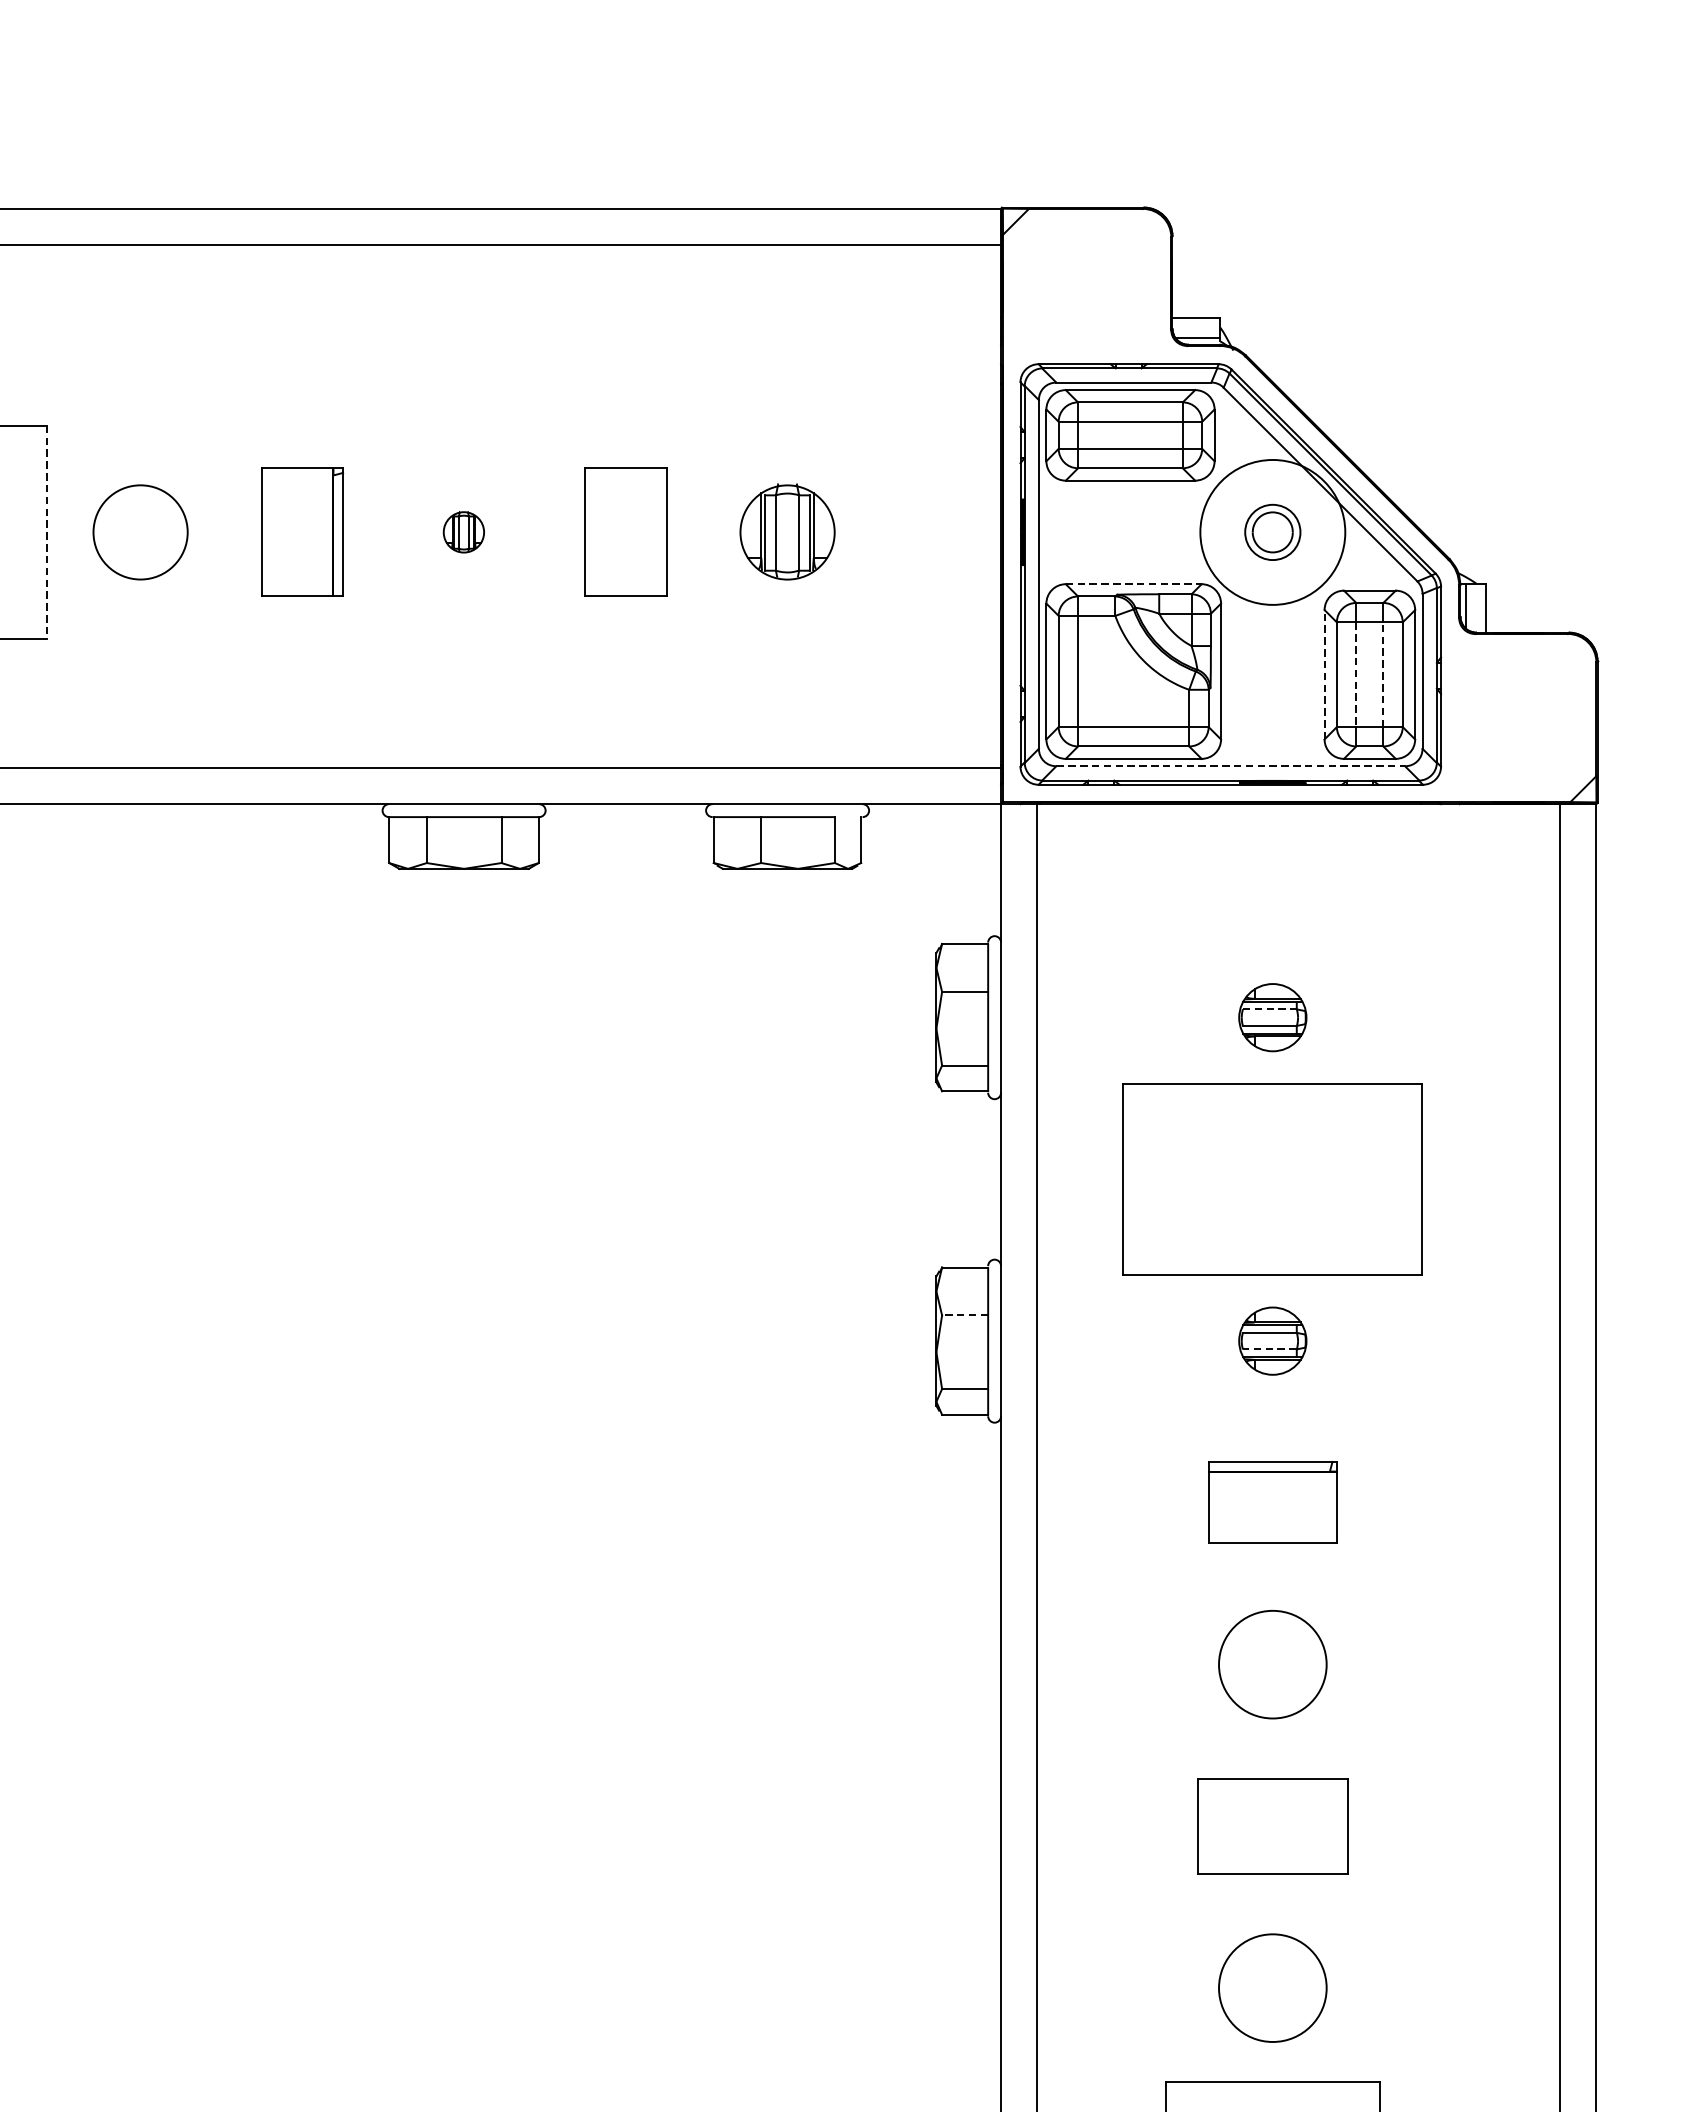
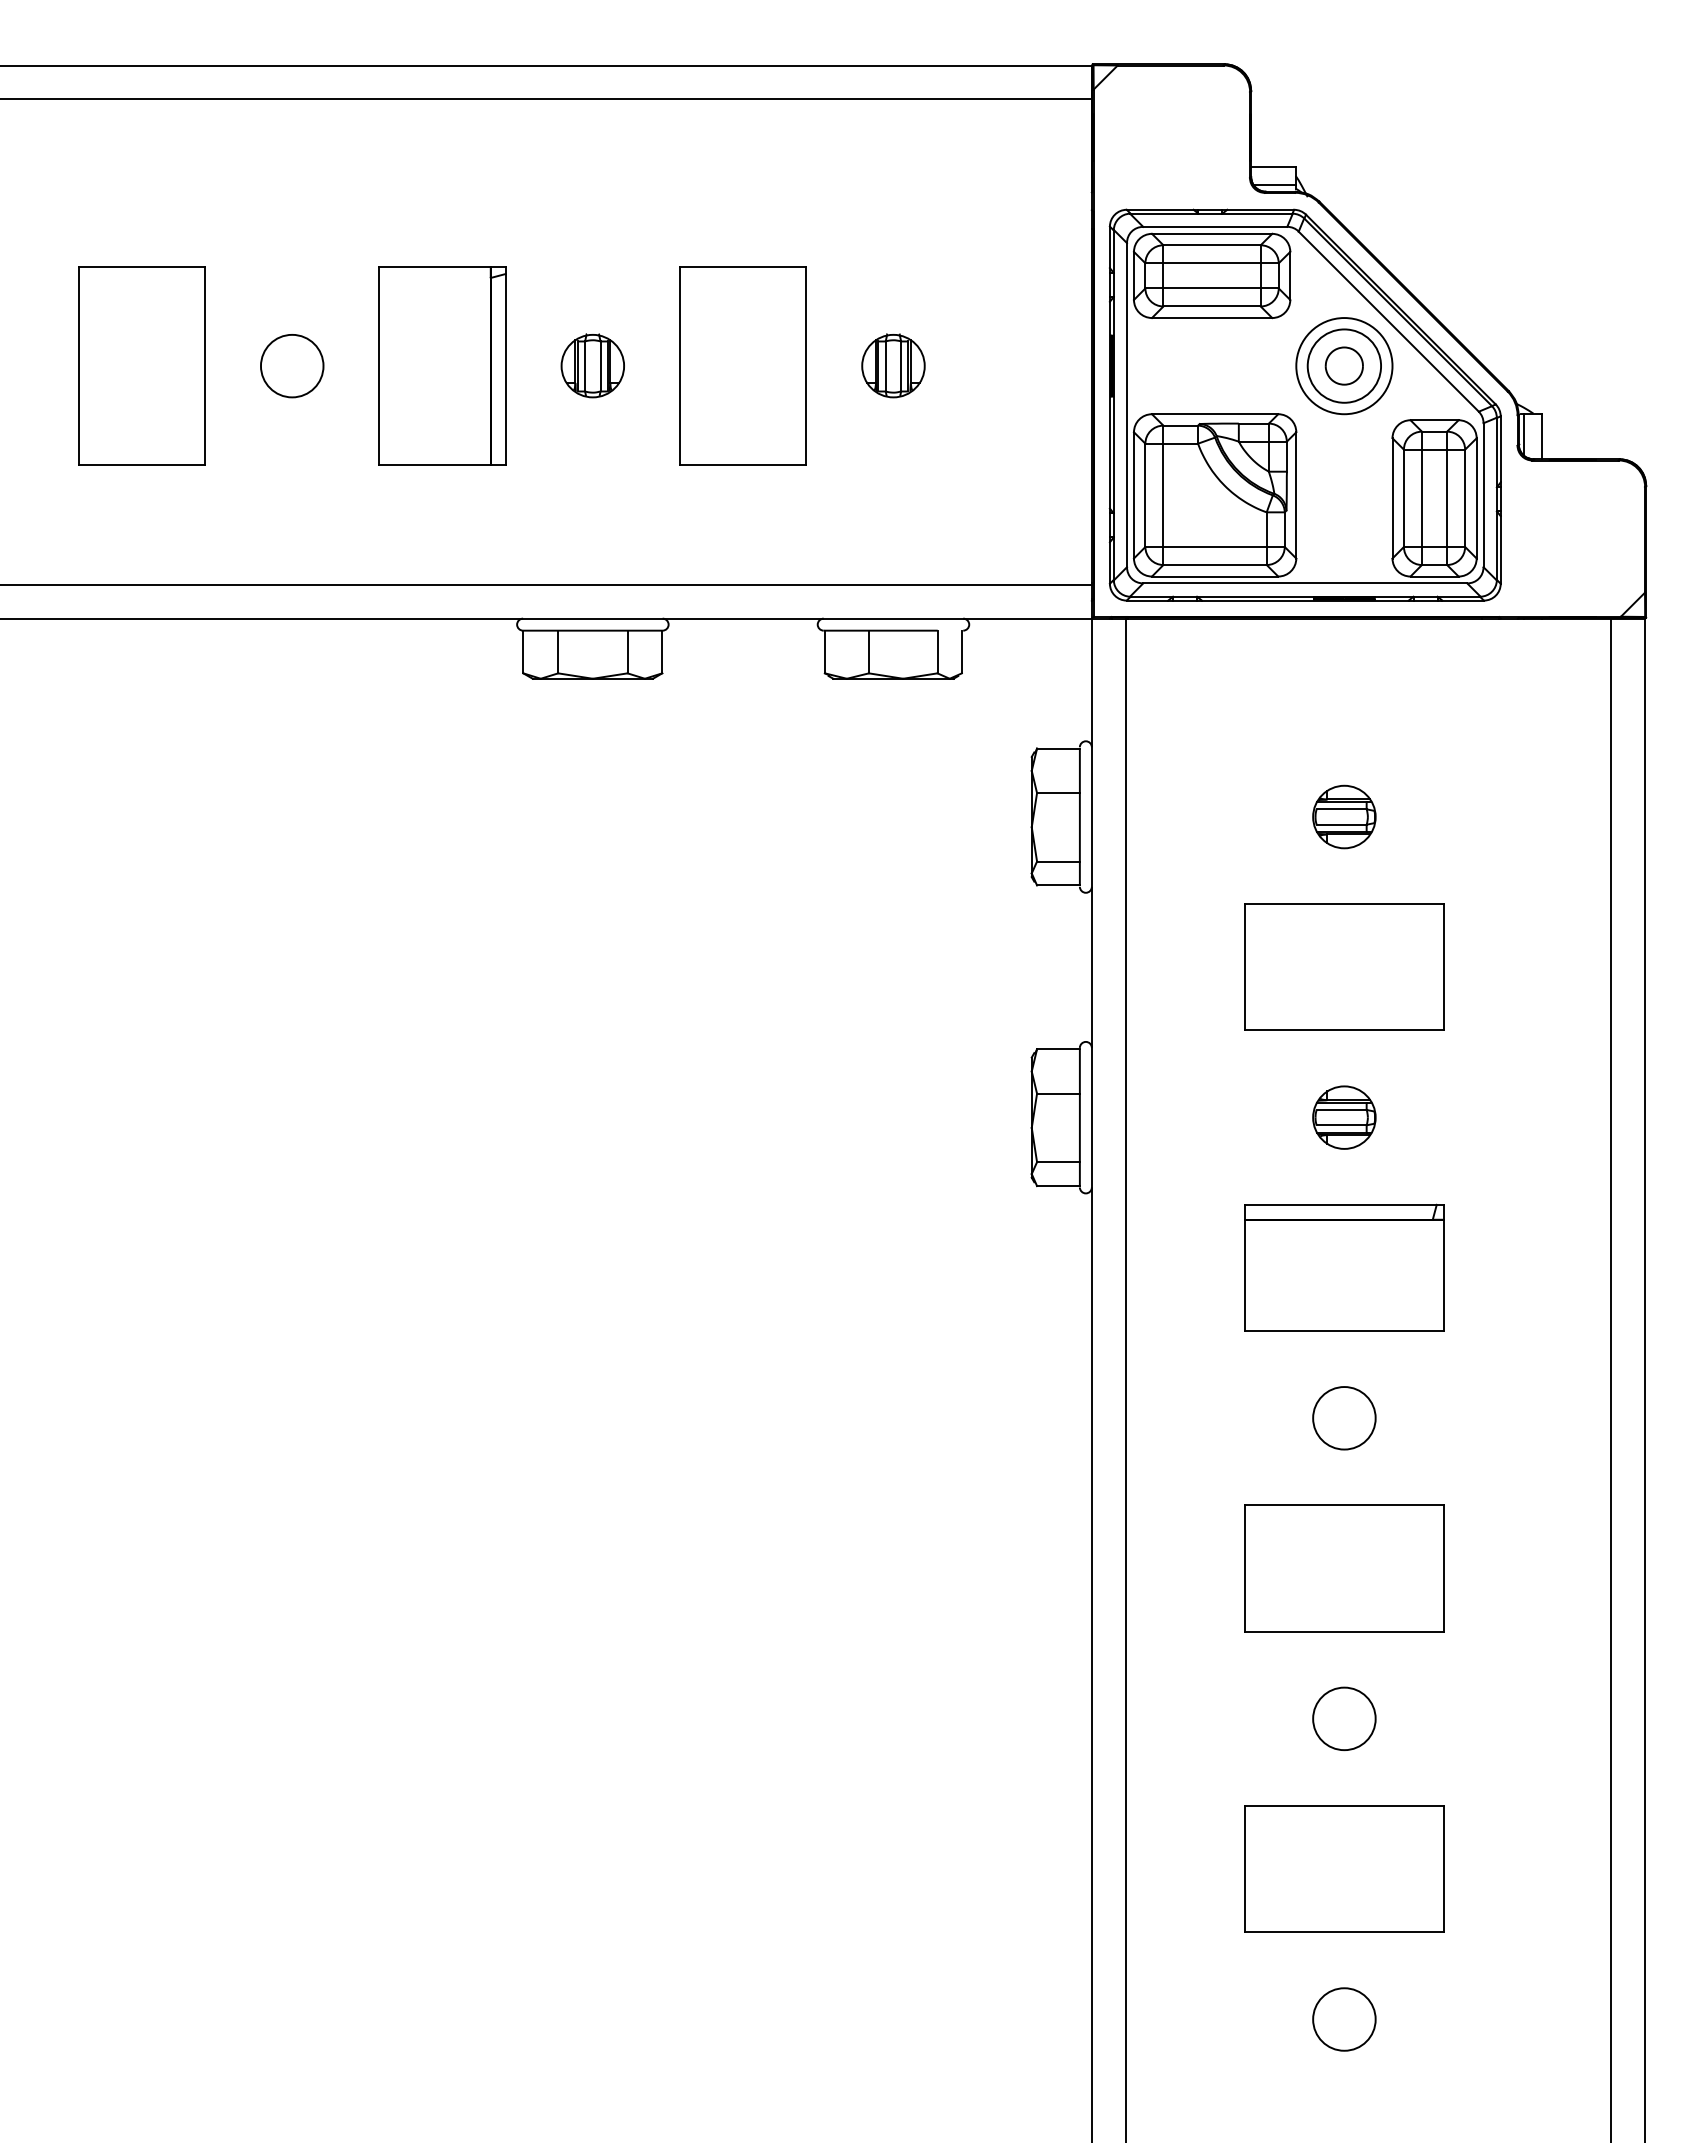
circle: (139, 531) -> (291, 365), size x0.71
part: (302, 531) -> (442, 365), size x1.67
part: (463, 531) -> (592, 365), size x1.67
part: (625, 531) -> (742, 365), size x1.67
part: (787, 531) -> (893, 365), size x0.71
circle: (1272, 531) -> (1344, 365), size x1.43
line: (47, 532) -> (205, 366), dashed -> solid
circle: (1272, 532) -> (1344, 366), size x0.71
line: (1134, 584) -> (1215, 414), dashed -> solid
line: (1324, 673) -> (1392, 497), dashed -> solid
line: (1355, 674) -> (1421, 498), dashed -> solid
line: (1383, 674) -> (1447, 498), dashed -> solid
line: (1230, 766) -> (1305, 583), dashed -> solid
line: (1270, 1009) -> (1342, 809), dashed -> solid
part: (1272, 1178) -> (1344, 966), size x0.71
line: (964, 1315) -> (1057, 1093), dashed -> solid
line: (1269, 1349) -> (1341, 1125), dashed -> solid
part: (1272, 1502) -> (1344, 1267), size x1.67
circle: (1272, 1664) -> (1344, 1418), size x0.62
part: (1272, 1826) -> (1344, 1568), size x1.43
circle: (1272, 1987) -> (1344, 1718), size x0.62

